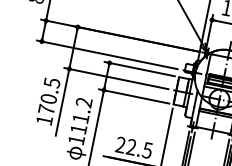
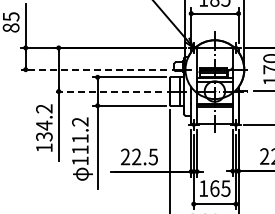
line: (107, 54) -> (93, 69), solid -> dashed
line: (116, 78) -> (107, 91), solid -> dashed
text: (49, 96) -> (44, 122), 170.5 -> 134.2

